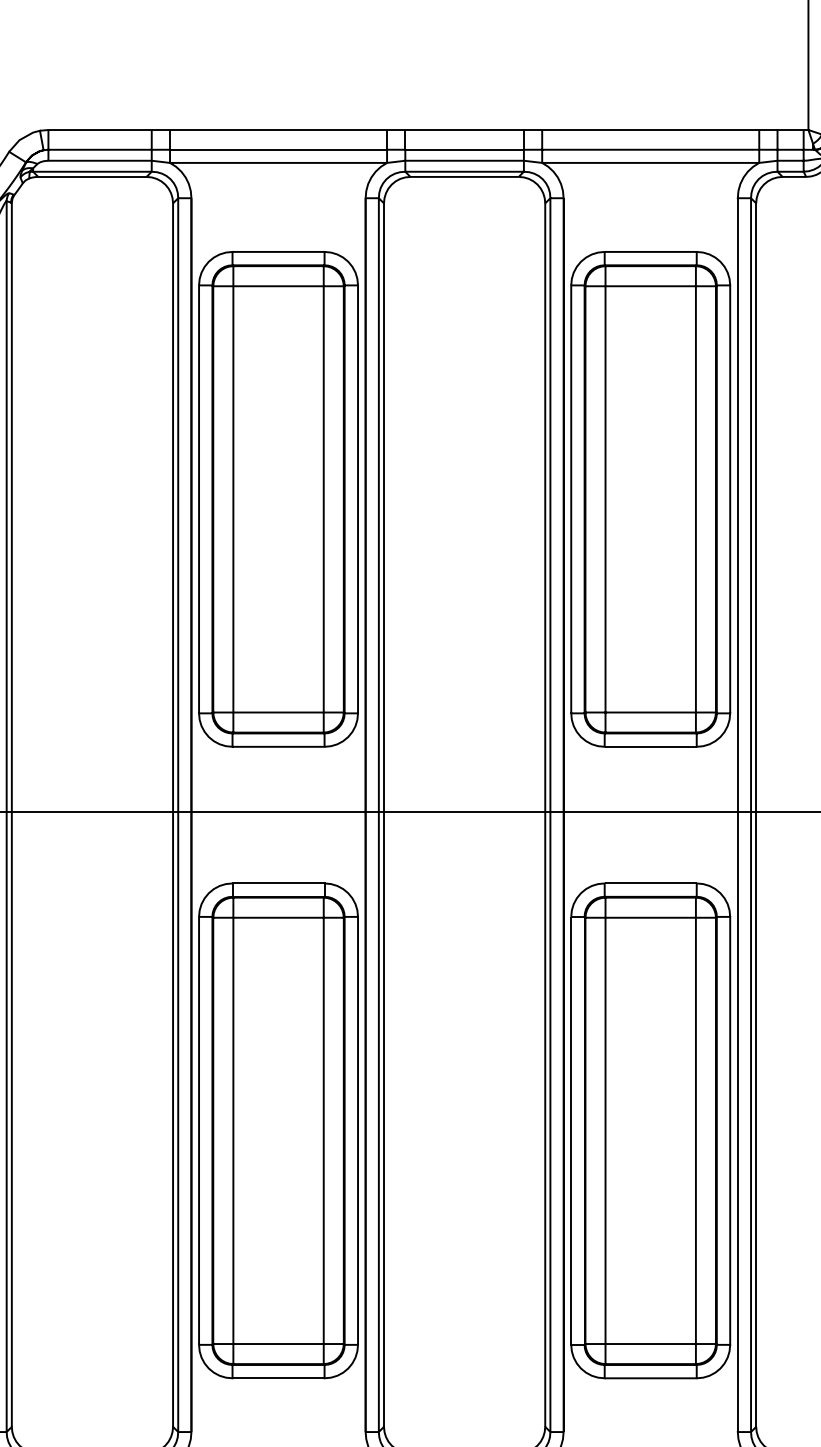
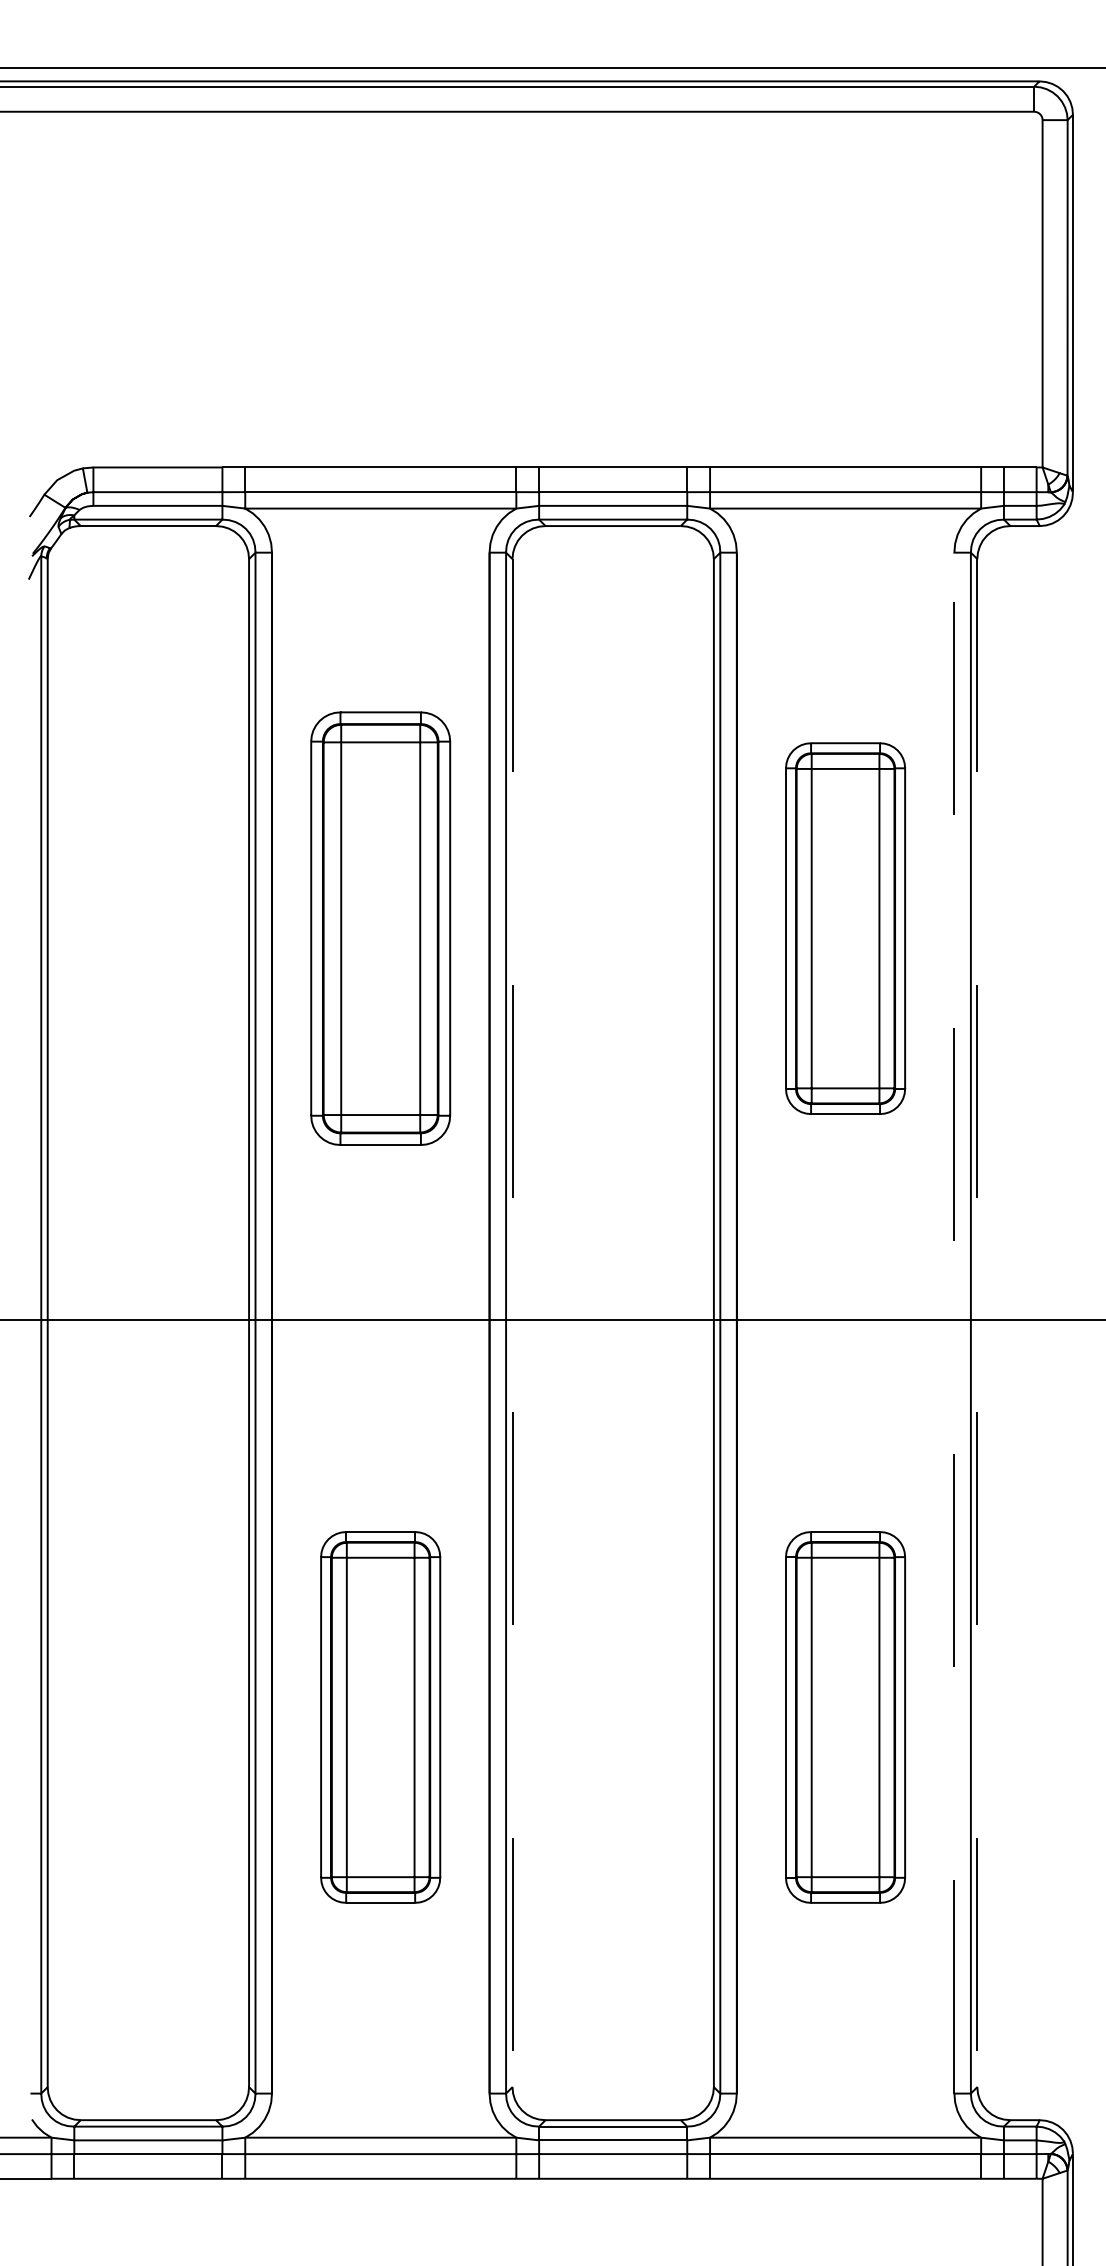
part: (278, 499) -> (380, 928), size x0.7
part: (650, 499) -> (845, 928), size x0.6
line: (737, 814) -> (954, 1322), solid -> dashed
line: (383, 815) -> (512, 1323), solid -> dashed
line: (756, 815) -> (977, 1323), solid -> dashed
part: (278, 1130) -> (380, 1717), size x0.6
part: (650, 1130) -> (845, 1717), size x0.6

